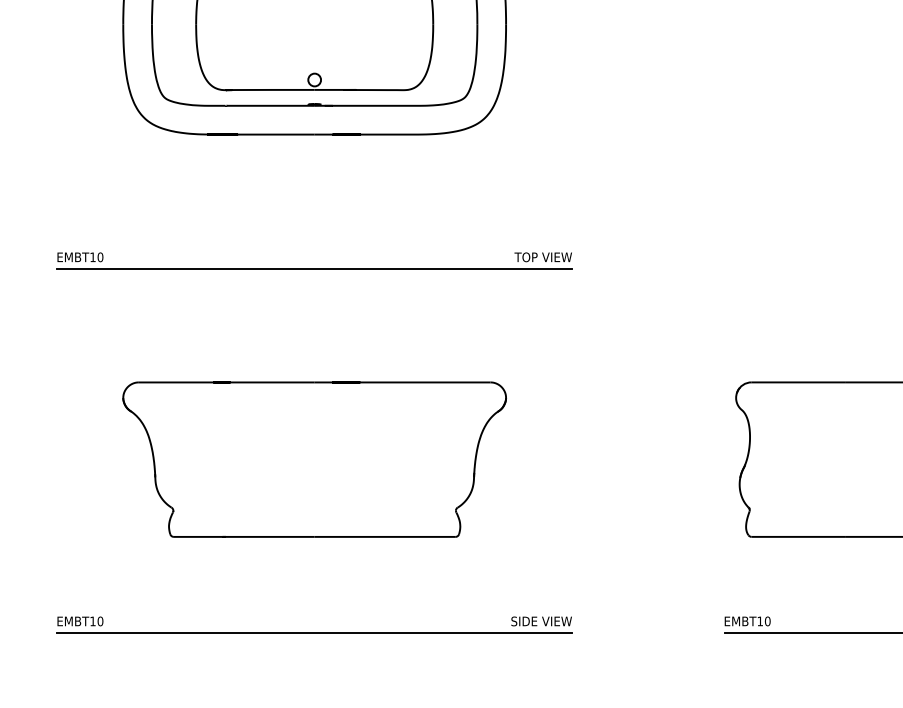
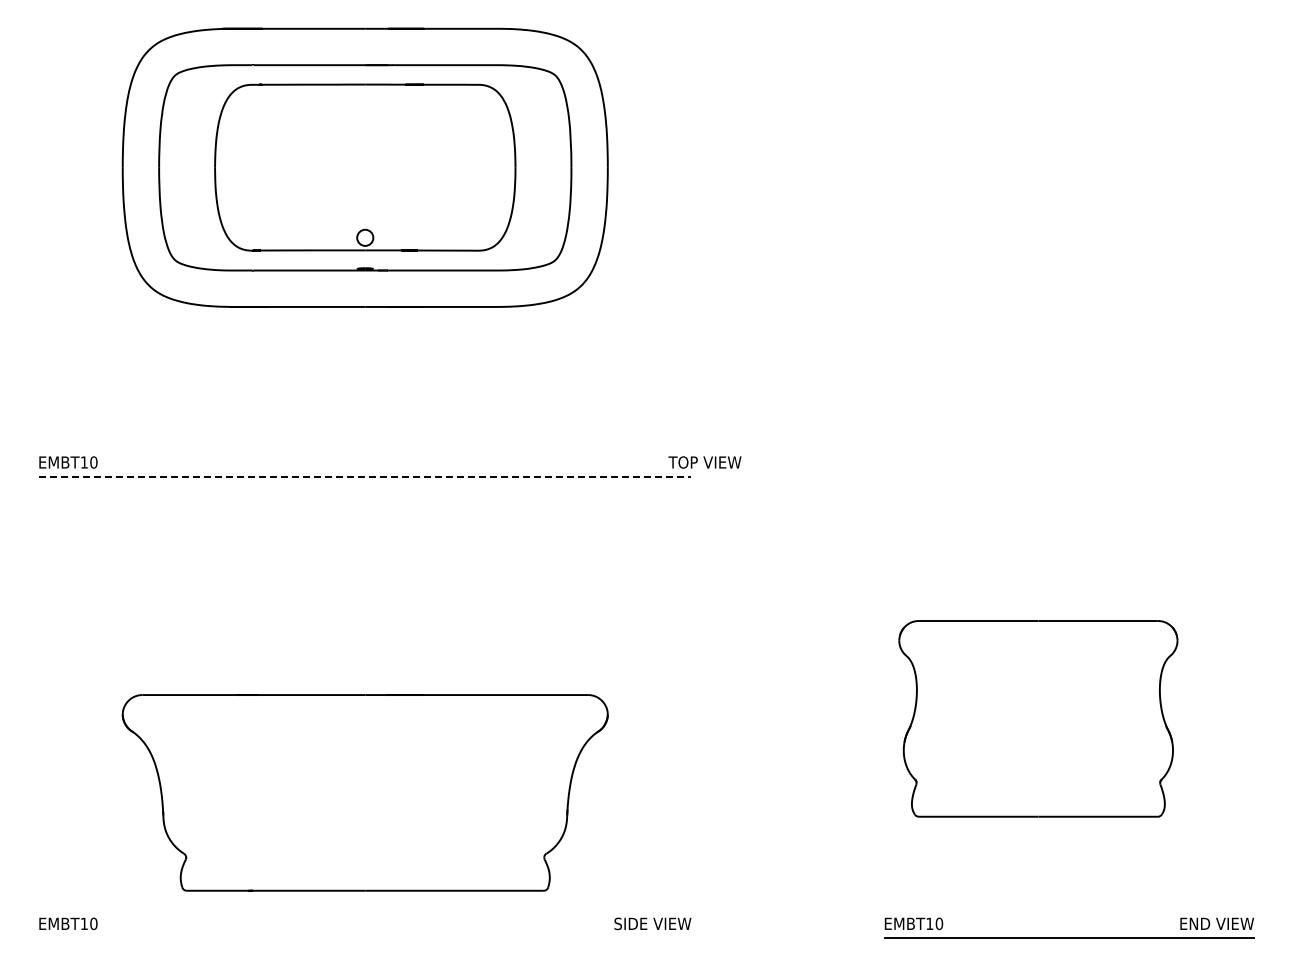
text: (542, 257) -> (704, 462), moved
line: (314, 268) -> (365, 476), solid -> dashed
part: (314, 459) -> (364, 792), moved
line: (314, 632) -> (364, 938), removed

